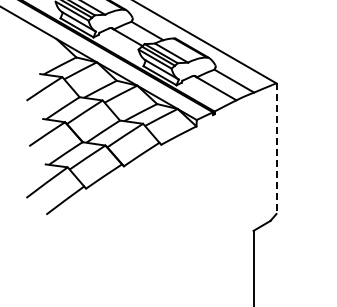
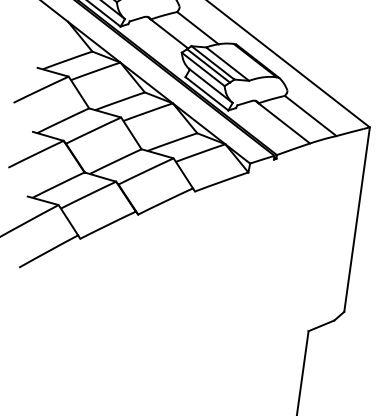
line: (276, 149) -> (356, 220), dashed -> solid

